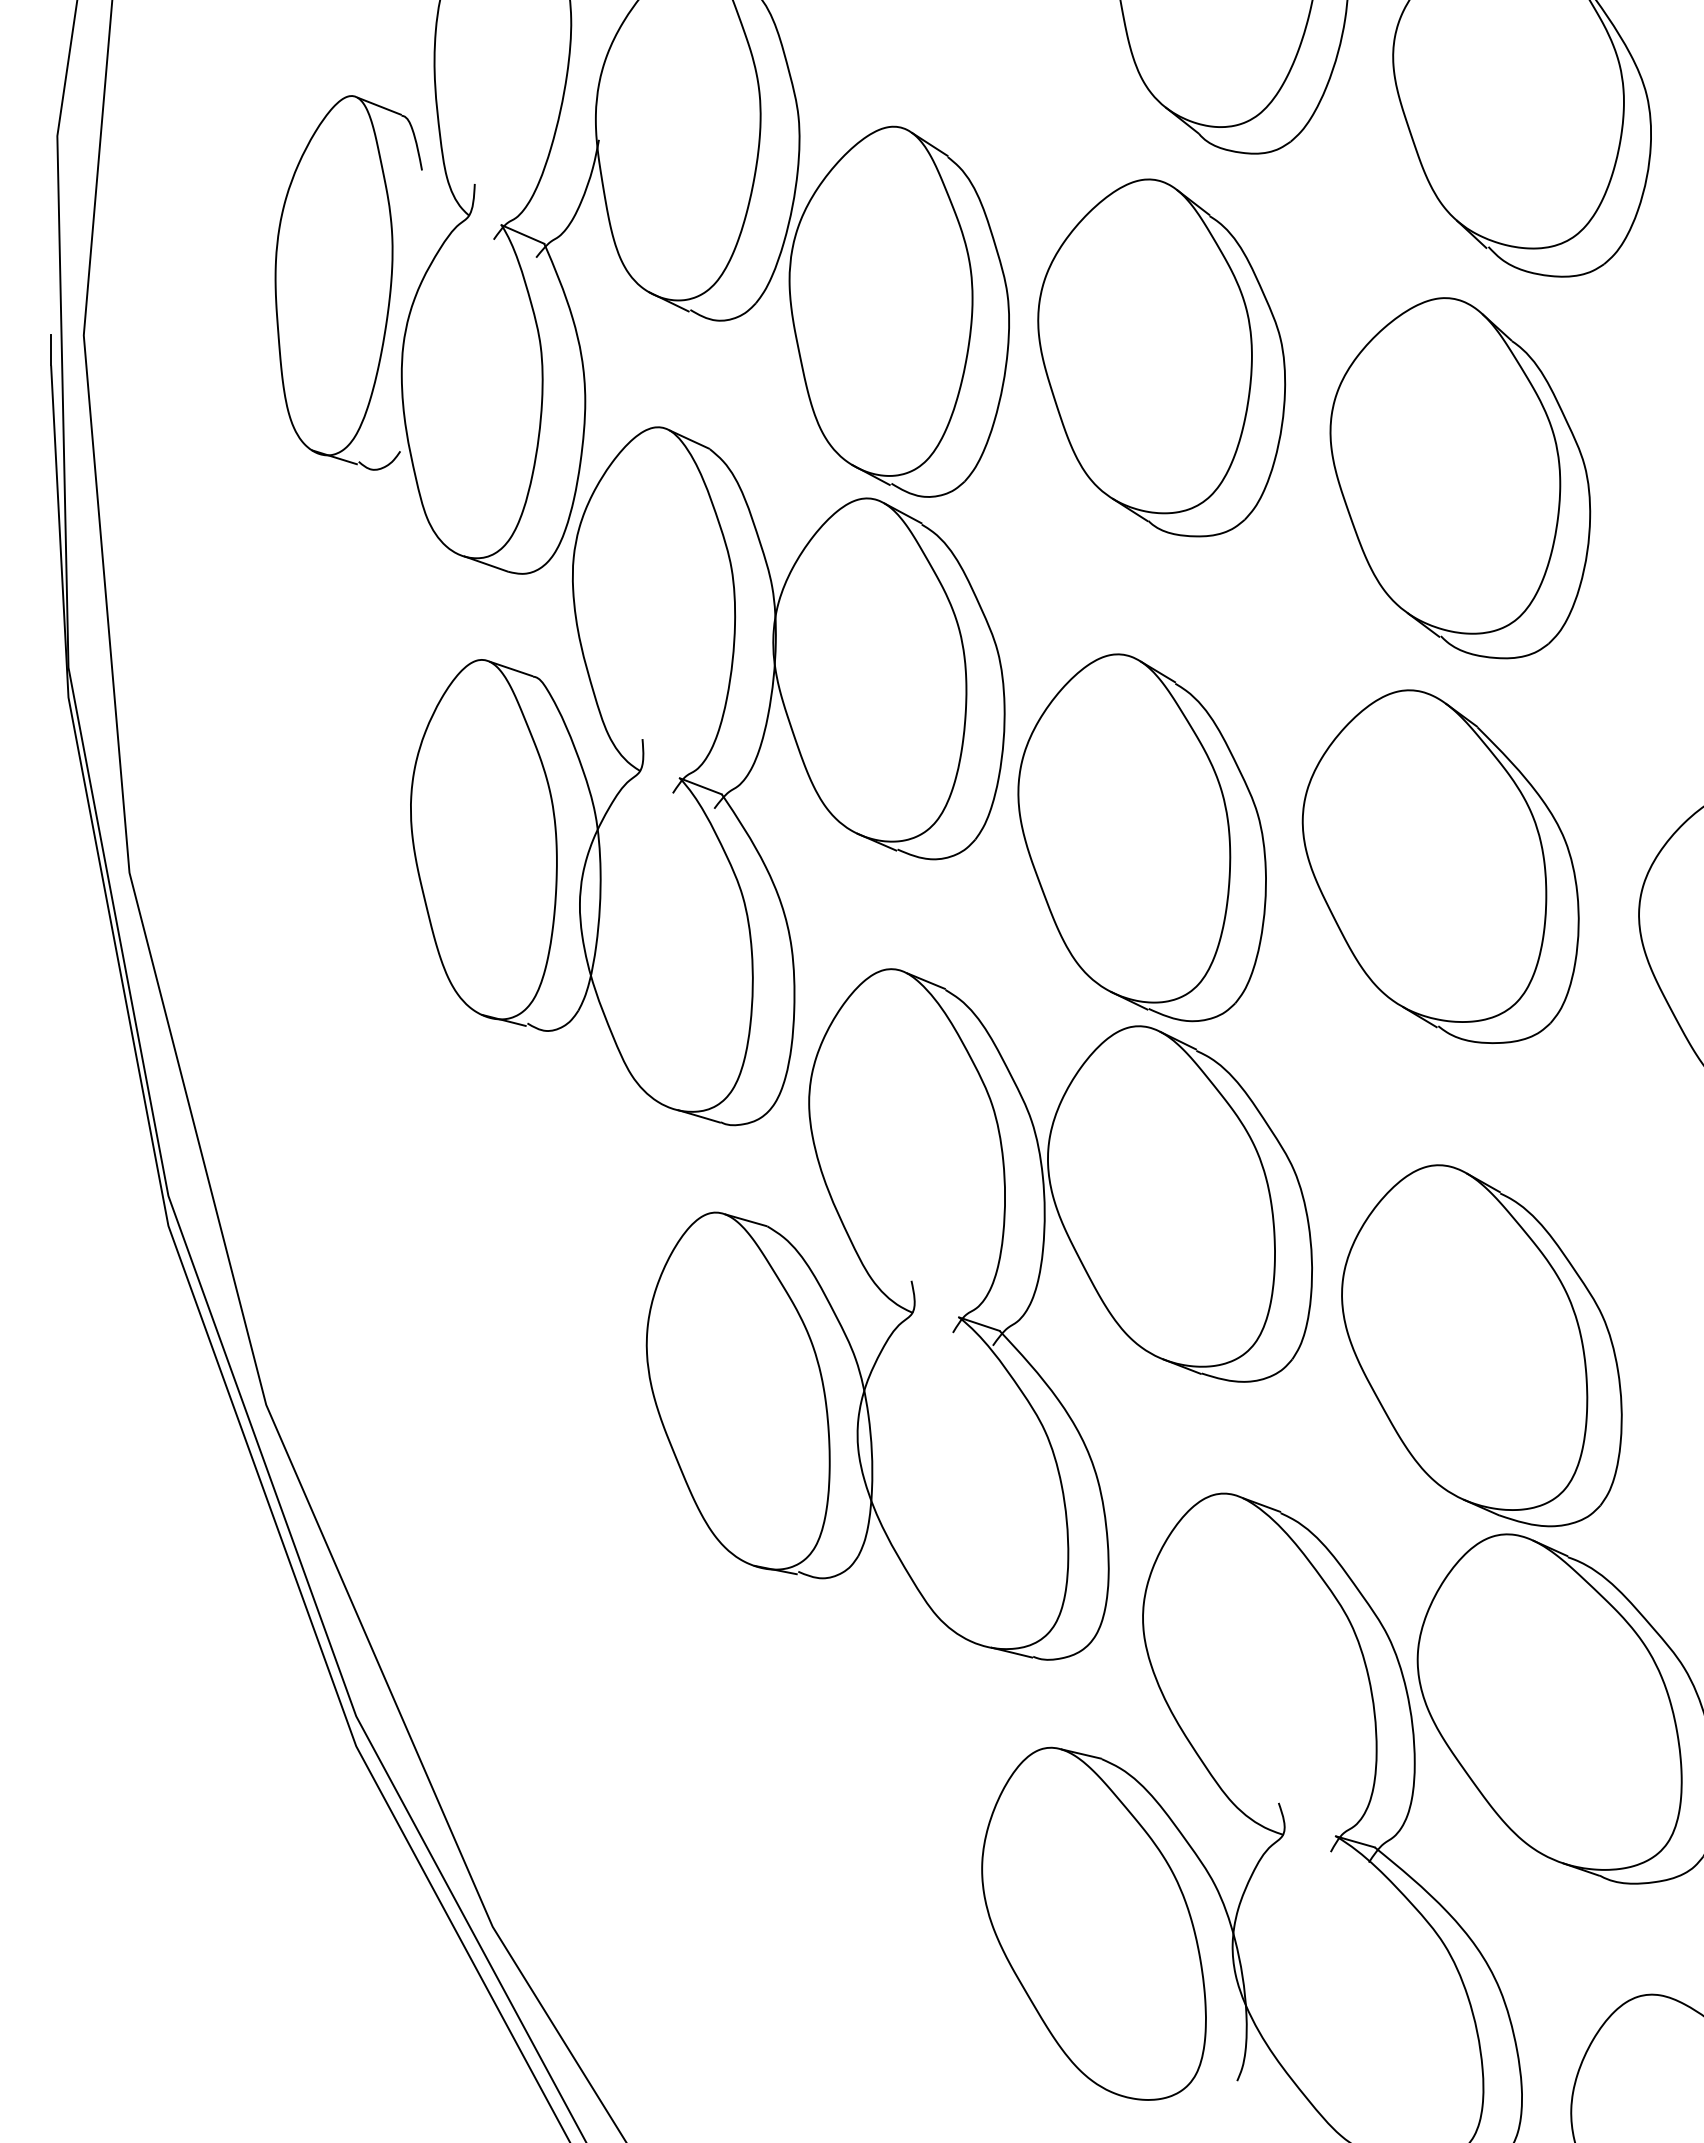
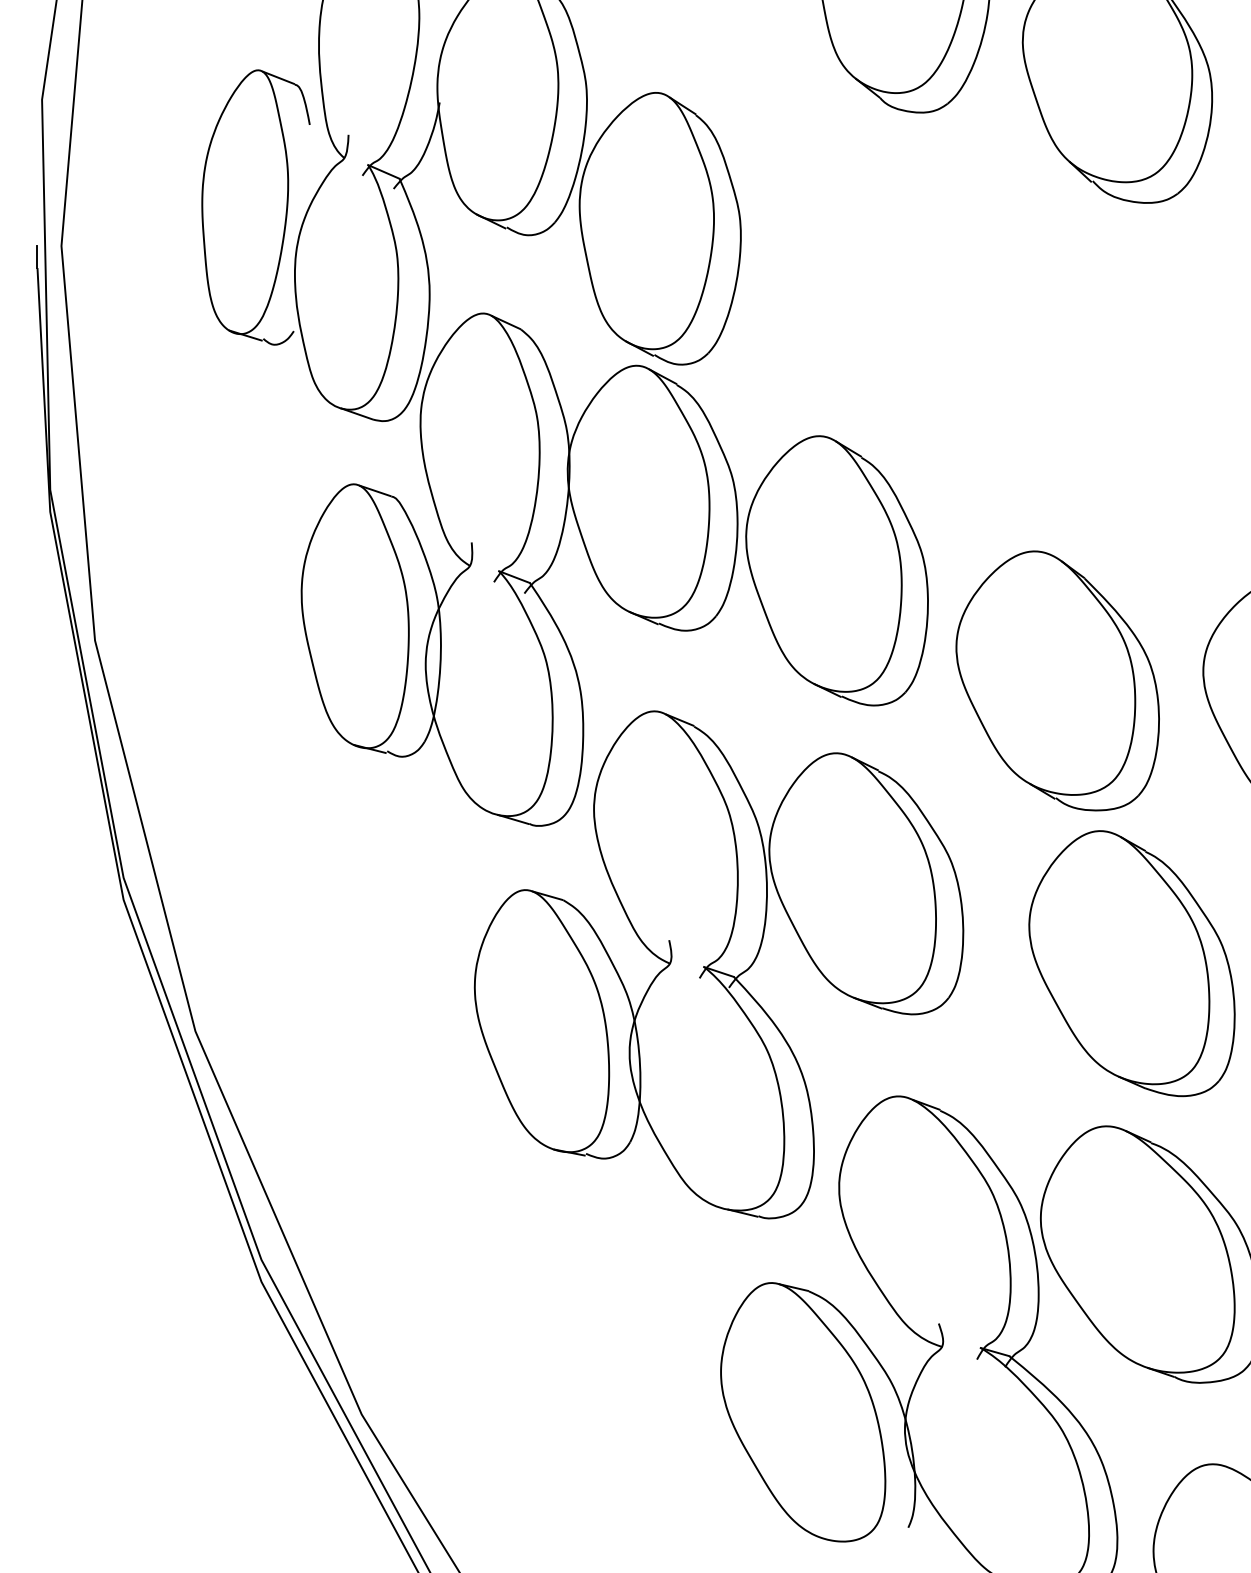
part: (1161, 357) -> (852, 262), removed
part: (1460, 478) -> (1072, 351), removed
part: (1141, 837) -> (836, 570), moved
part: (1440, 866) -> (1057, 680), moved
part: (1481, 1345) -> (1131, 963), moved

